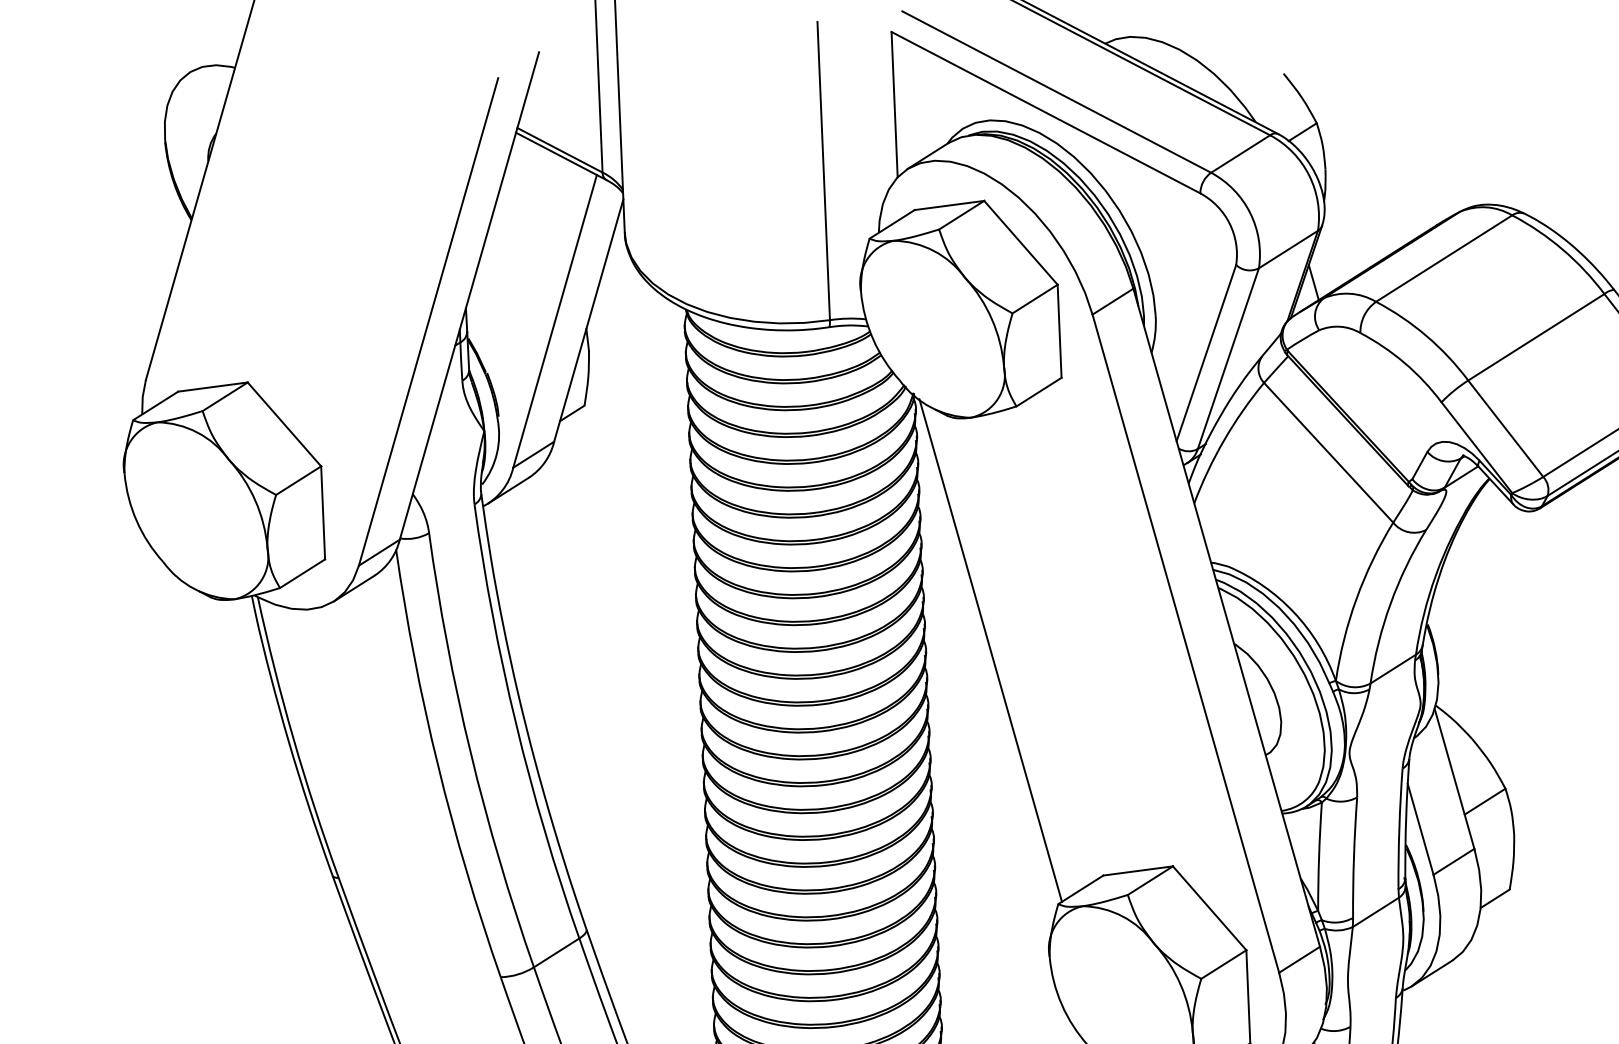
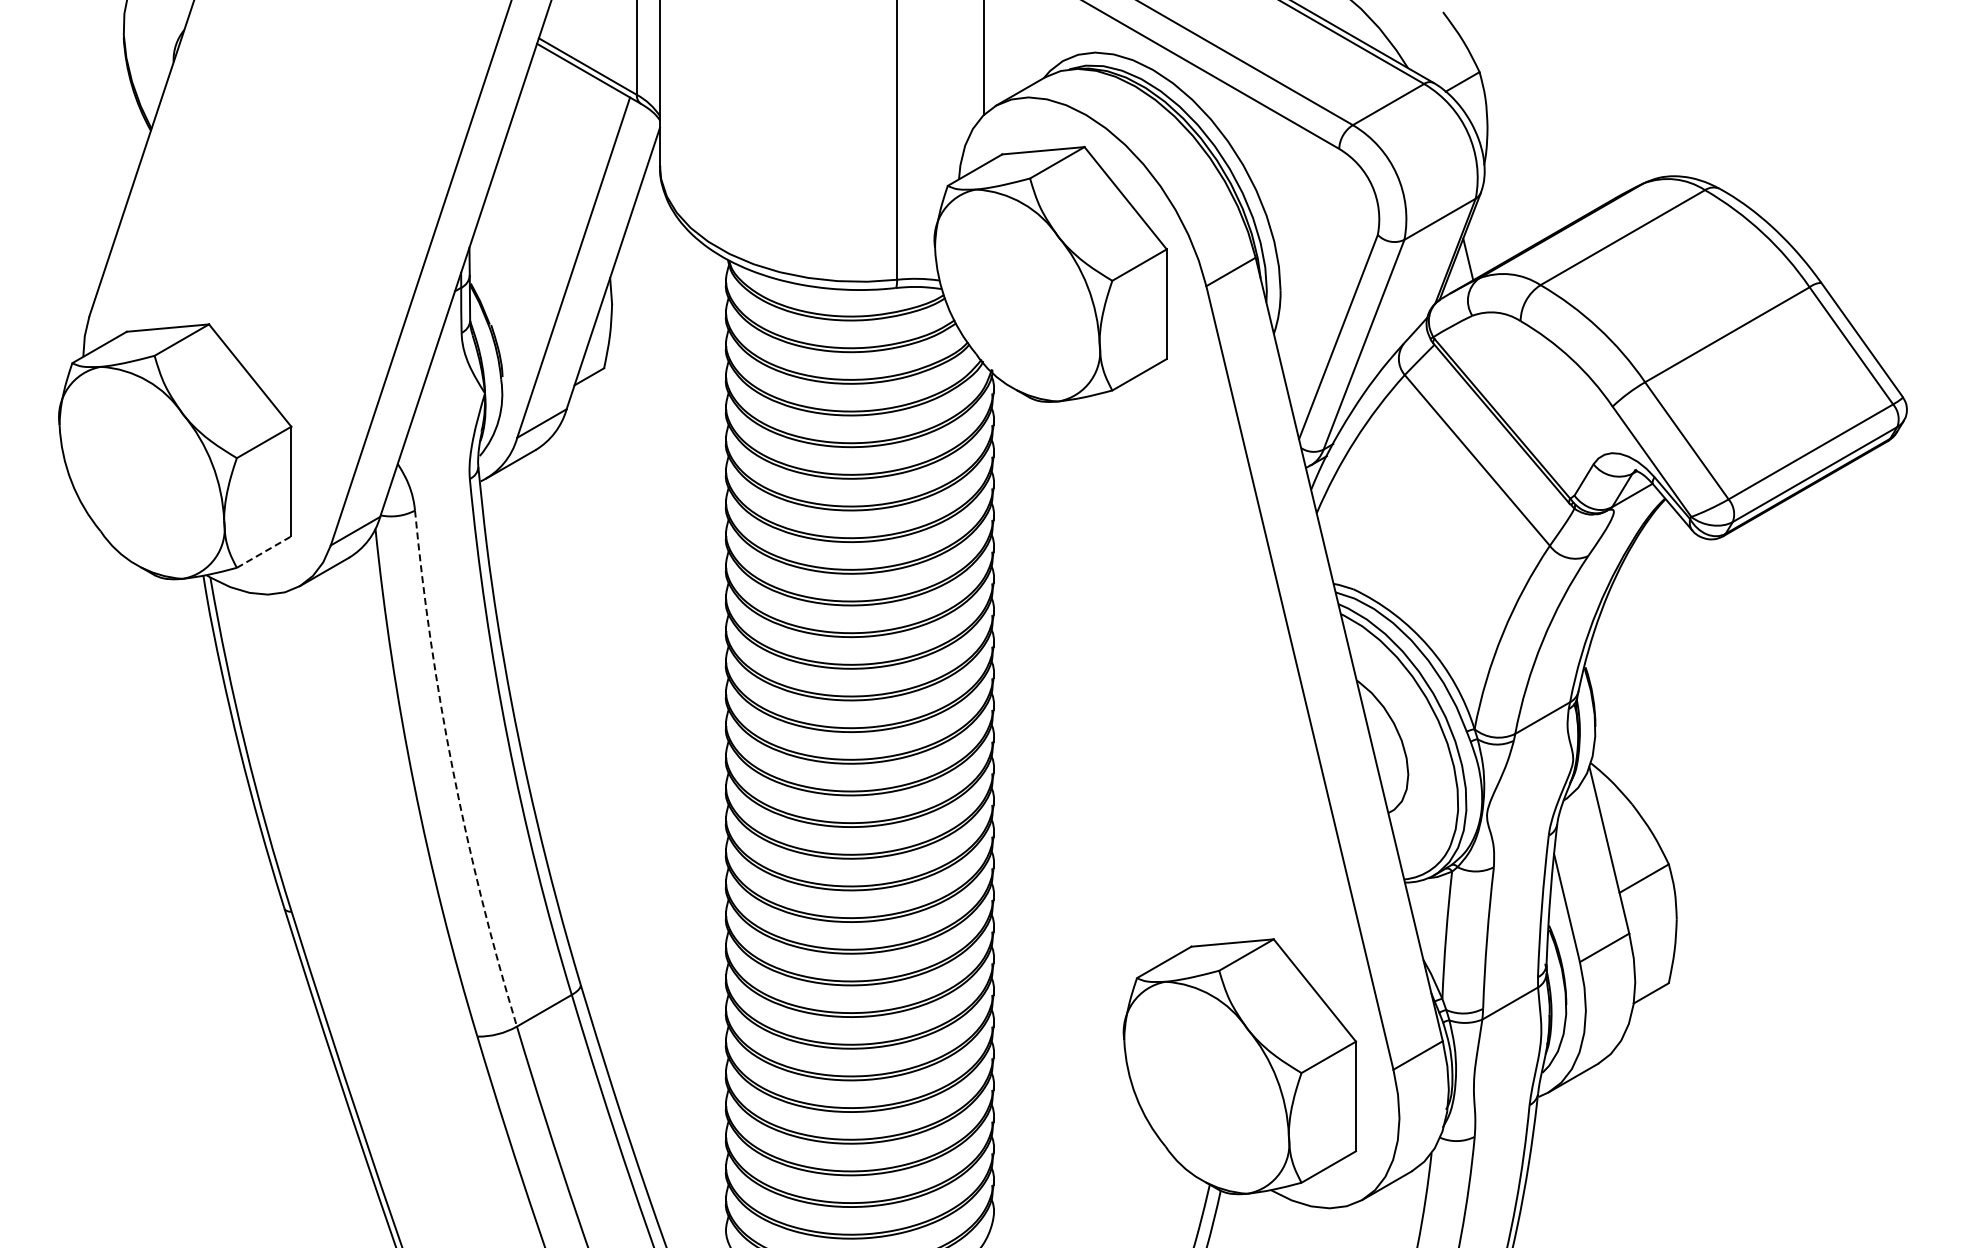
line: (302, 573) -> (264, 551), solid -> dashed
line: (990, 650) -> (1069, 676), removed
arc: (471, 753) -> (453, 771), solid -> dashed

